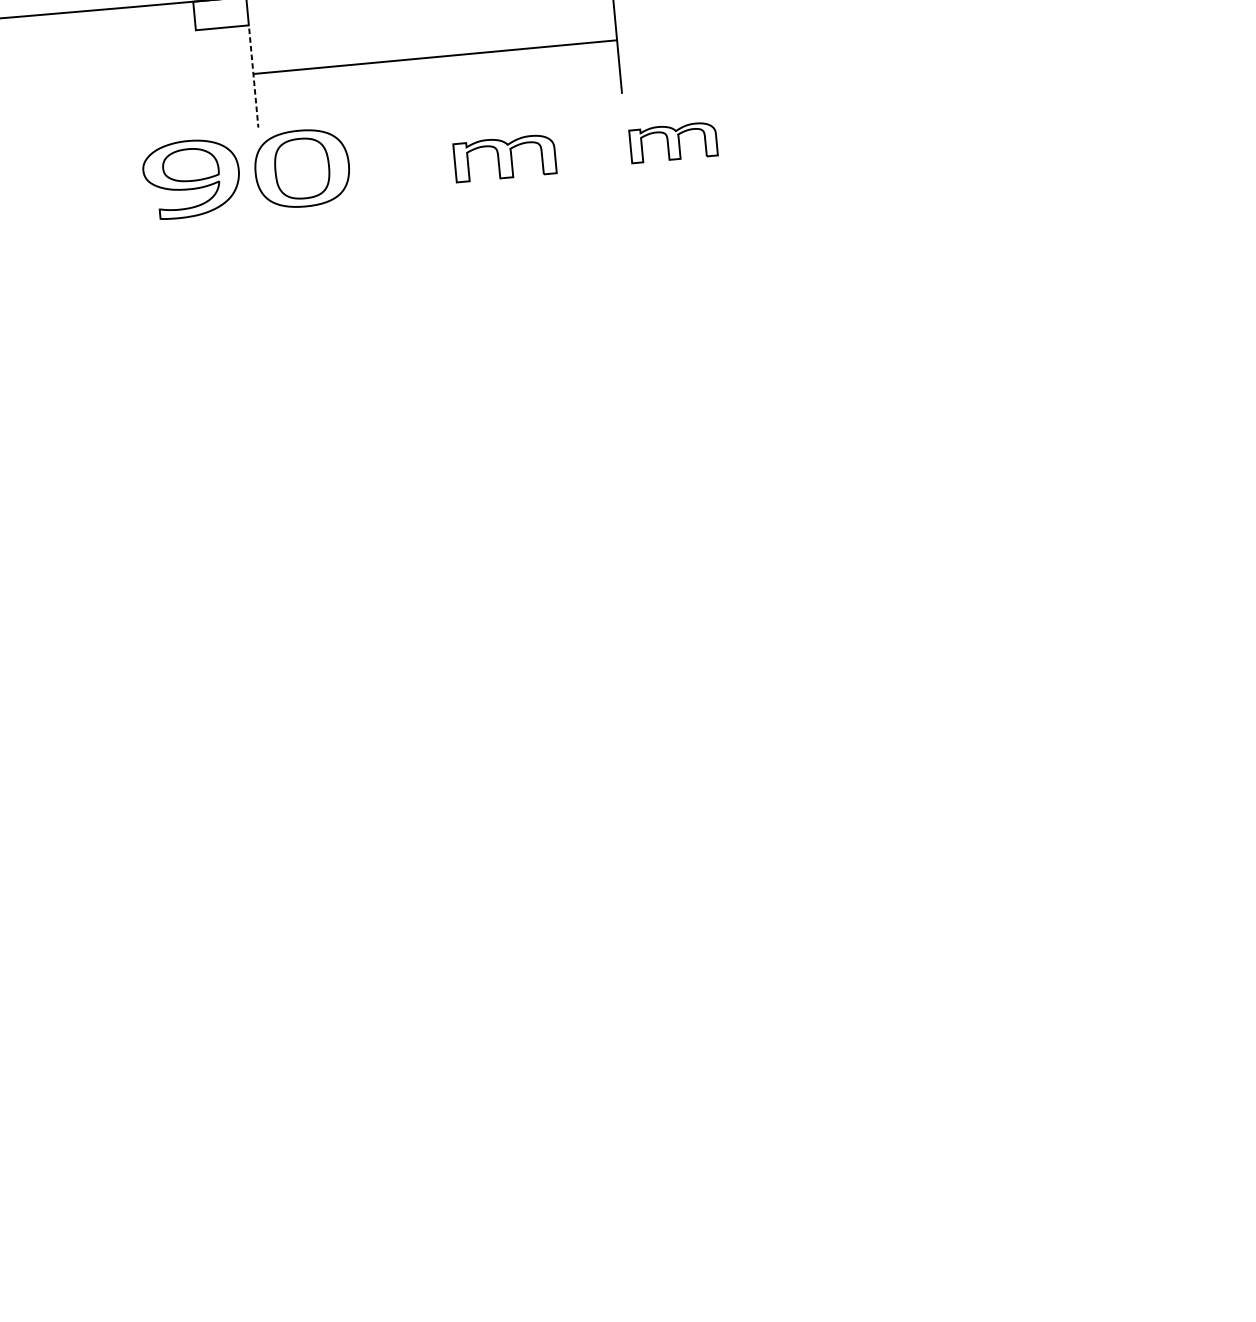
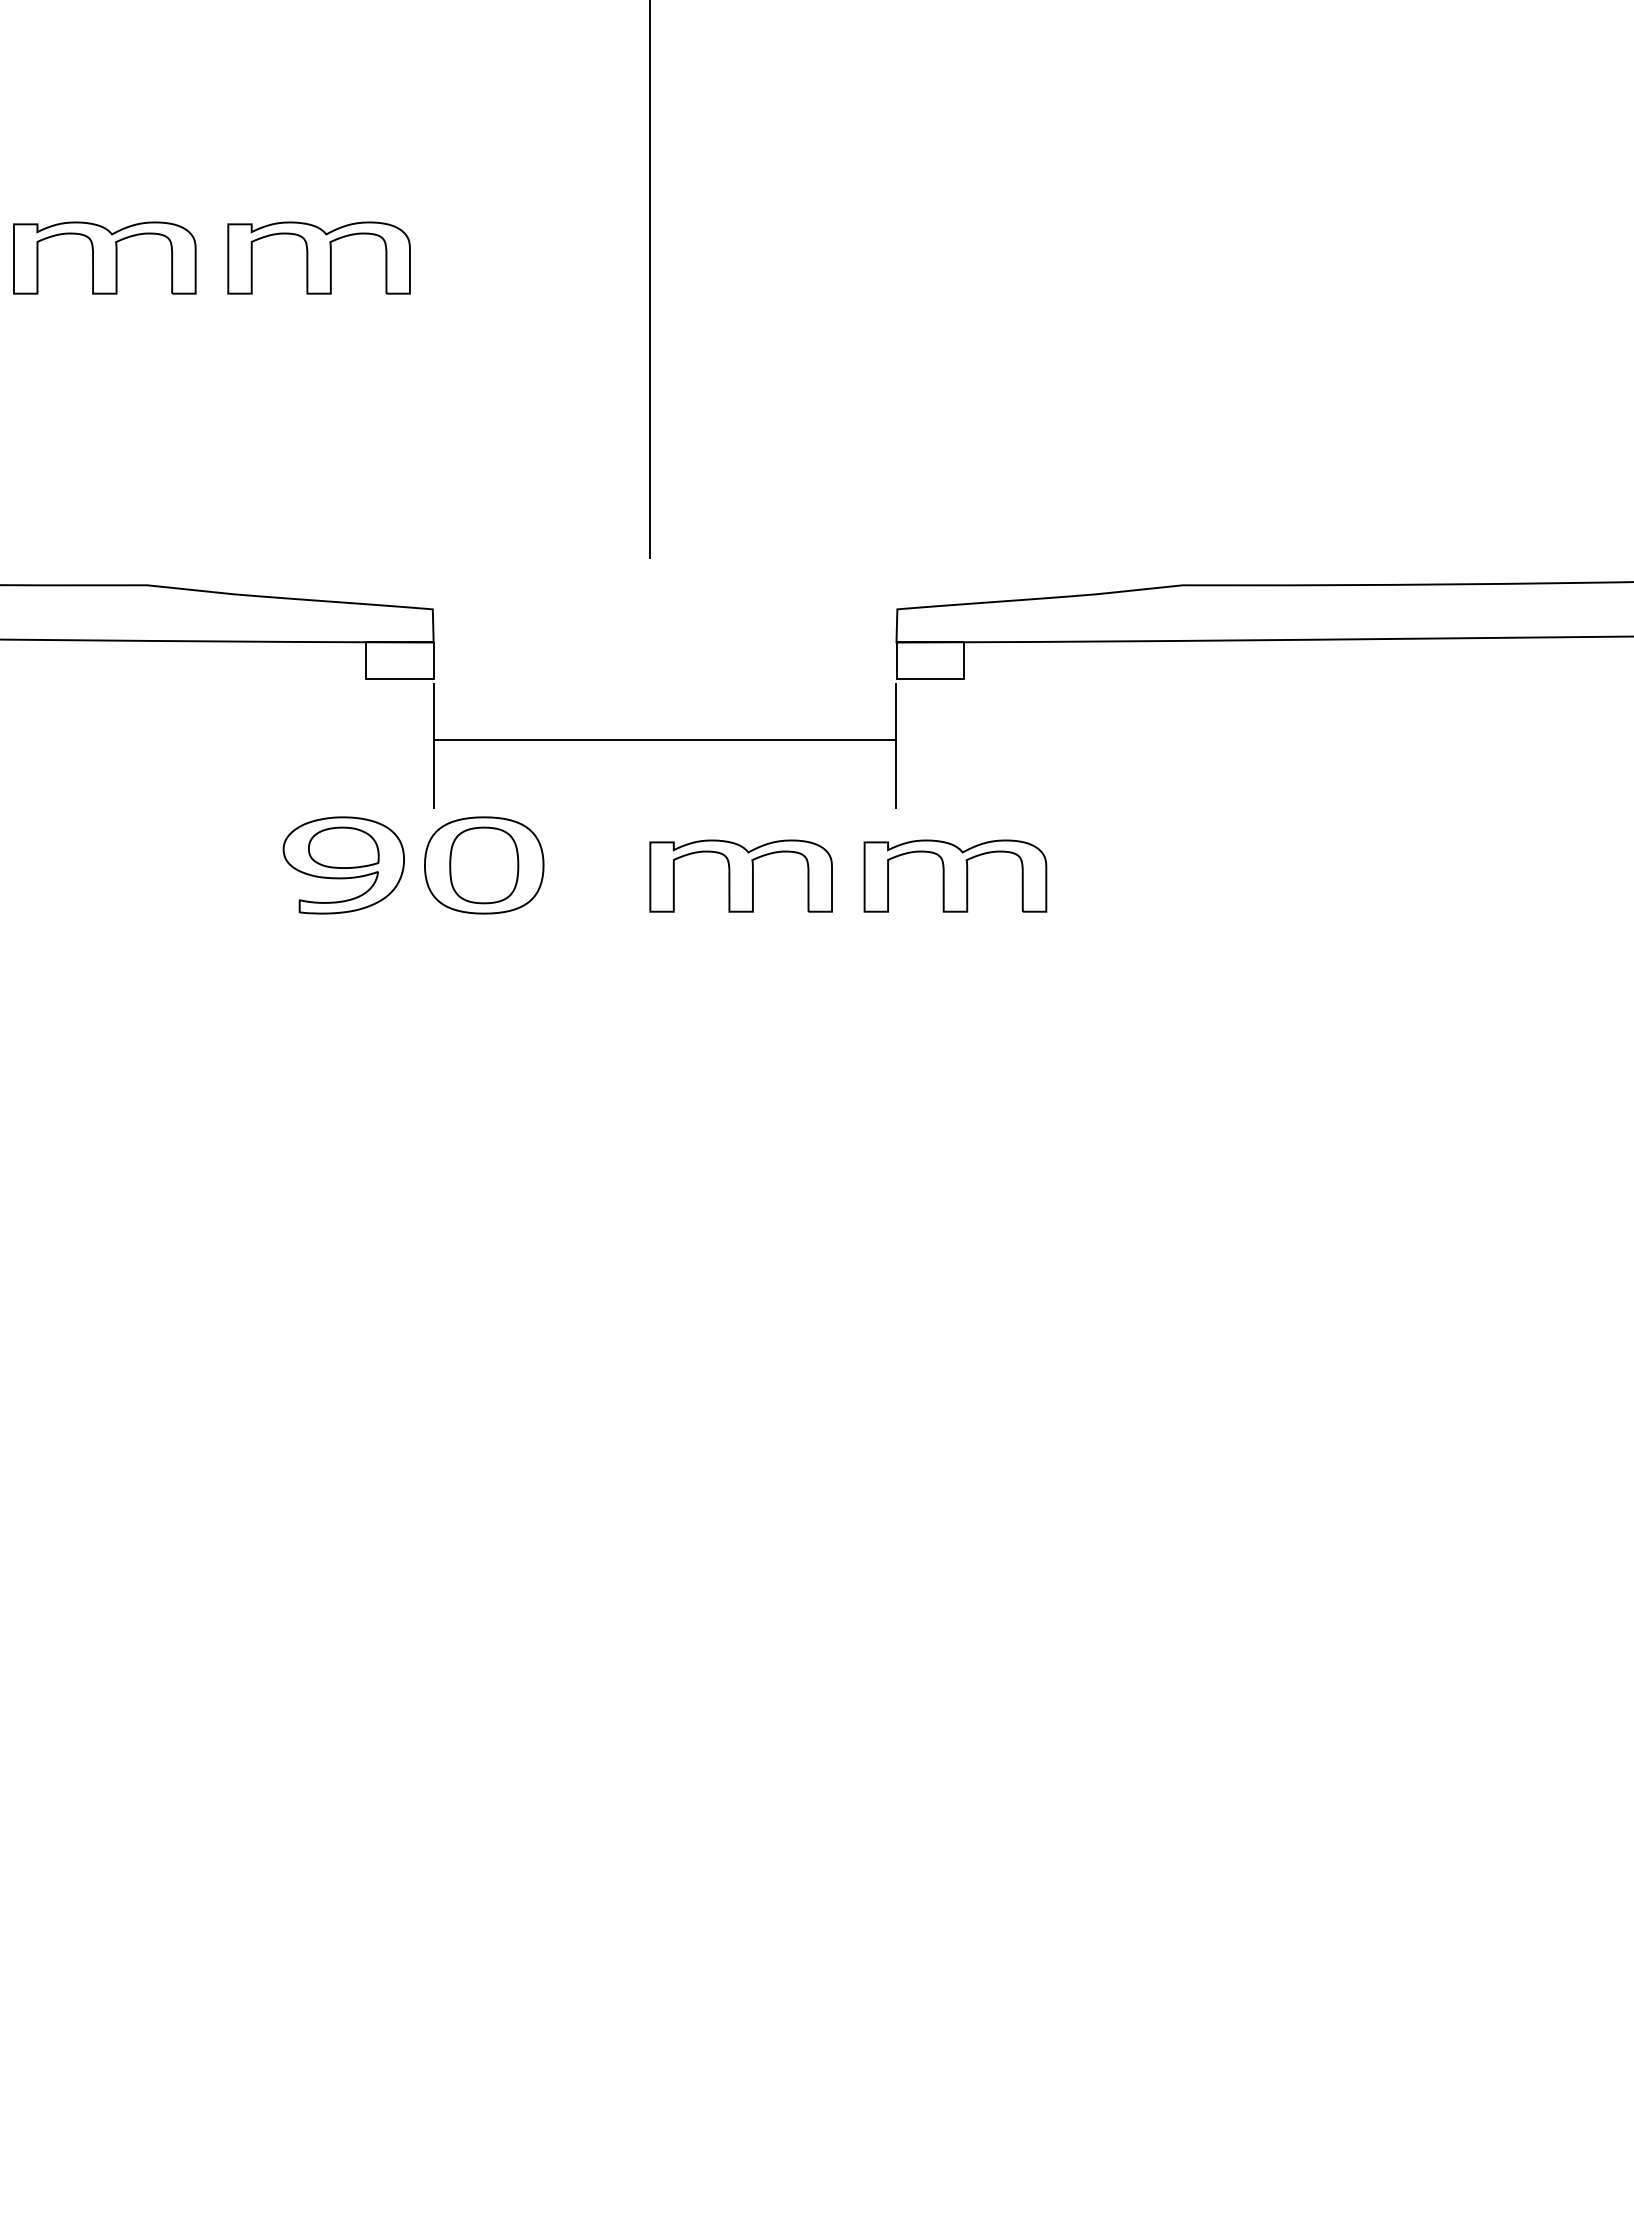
line: (253, 77) -> (433, 745), dashed -> solid
part: (673, 142) -> (955, 875), size x1.67
part: (504, 157) -> (740, 875), size x1.43

